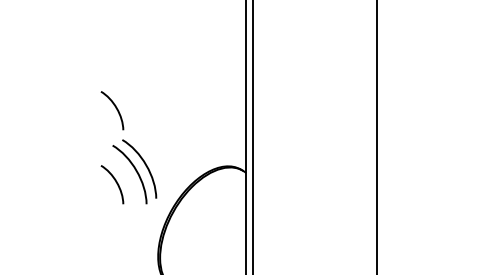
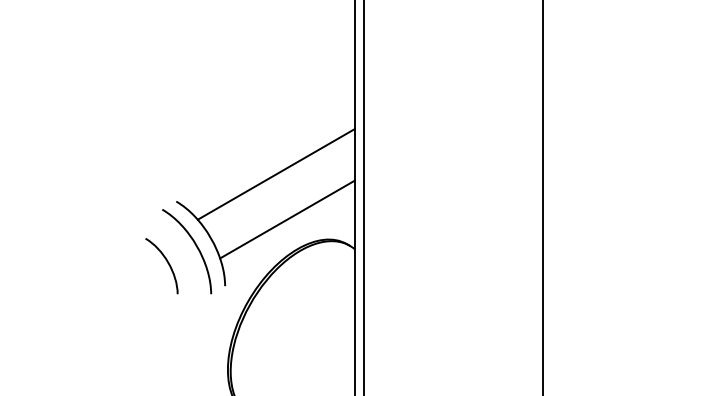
curve: (115, 108) -> (166, 156), removed
line: (191, 120) -> (275, 173), added
line: (199, 152) -> (287, 219), added

